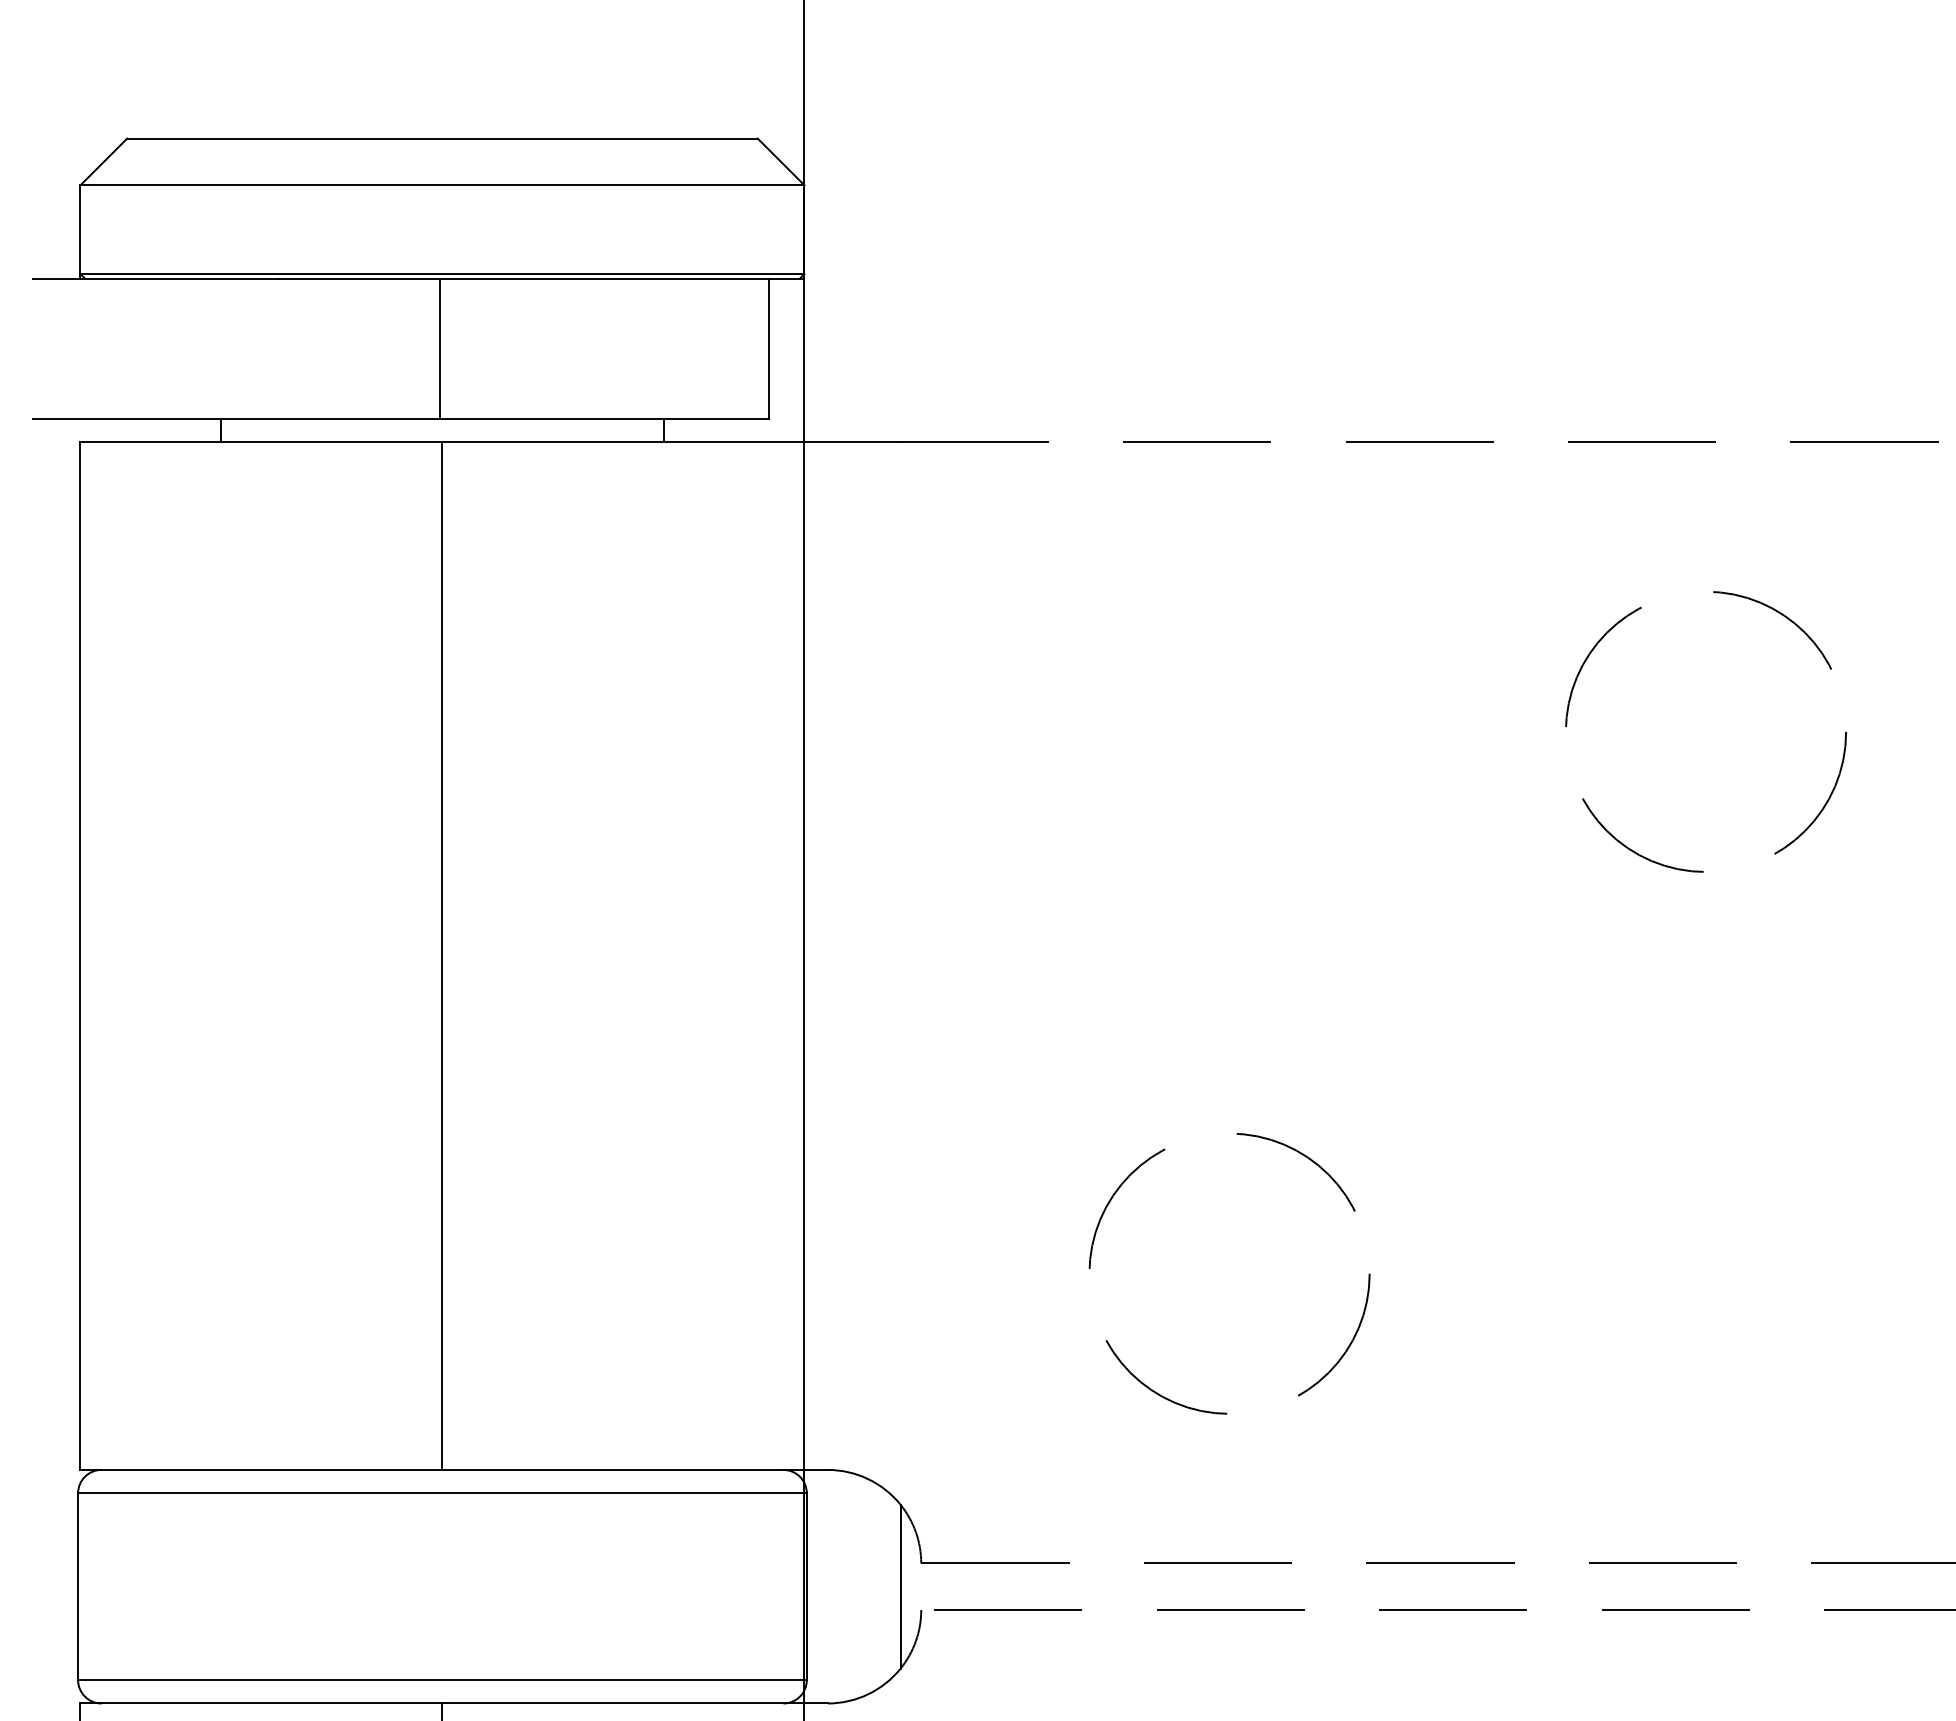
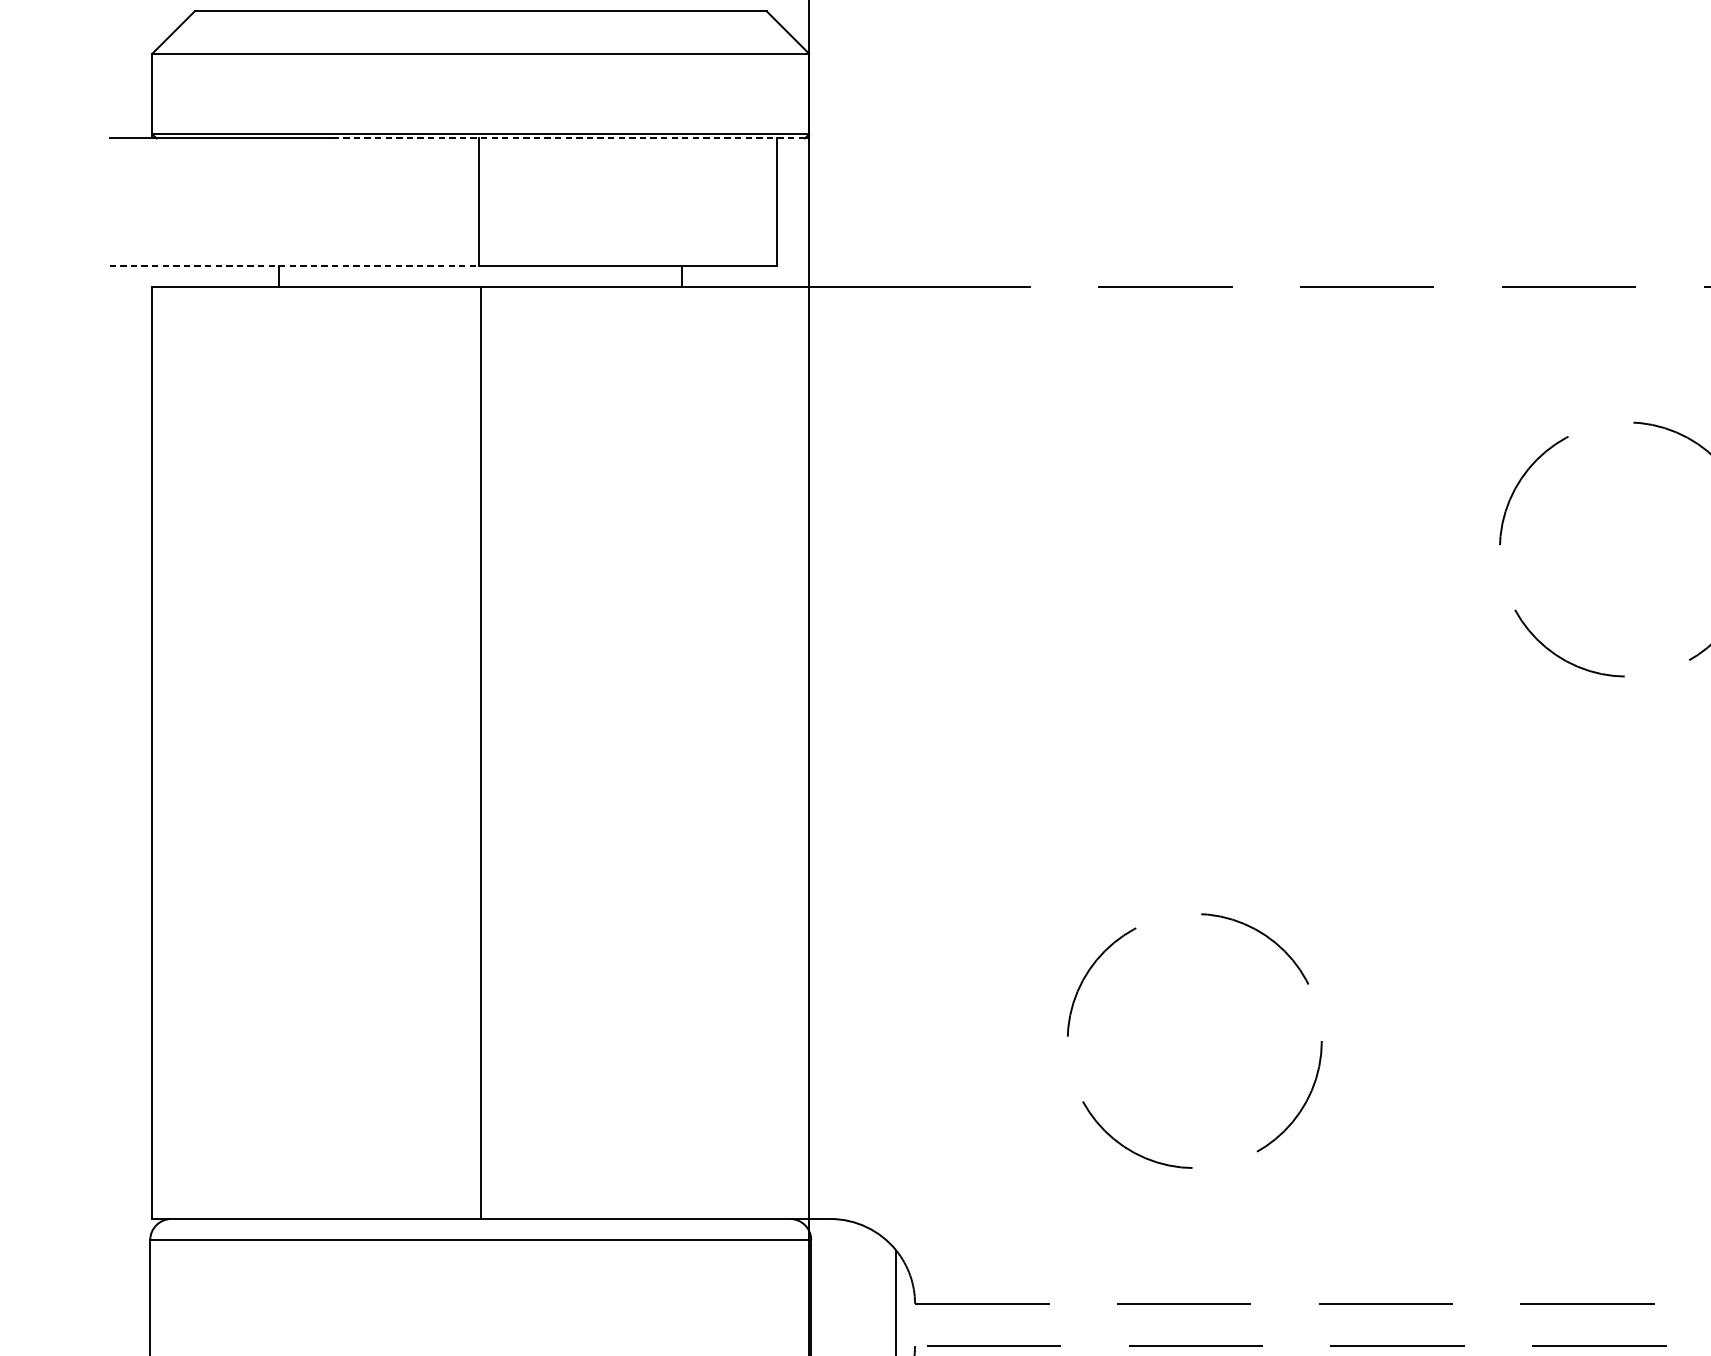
line: (539, 278) -> (568, 138), solid -> dashed
line: (237, 418) -> (294, 265), solid -> dashed

